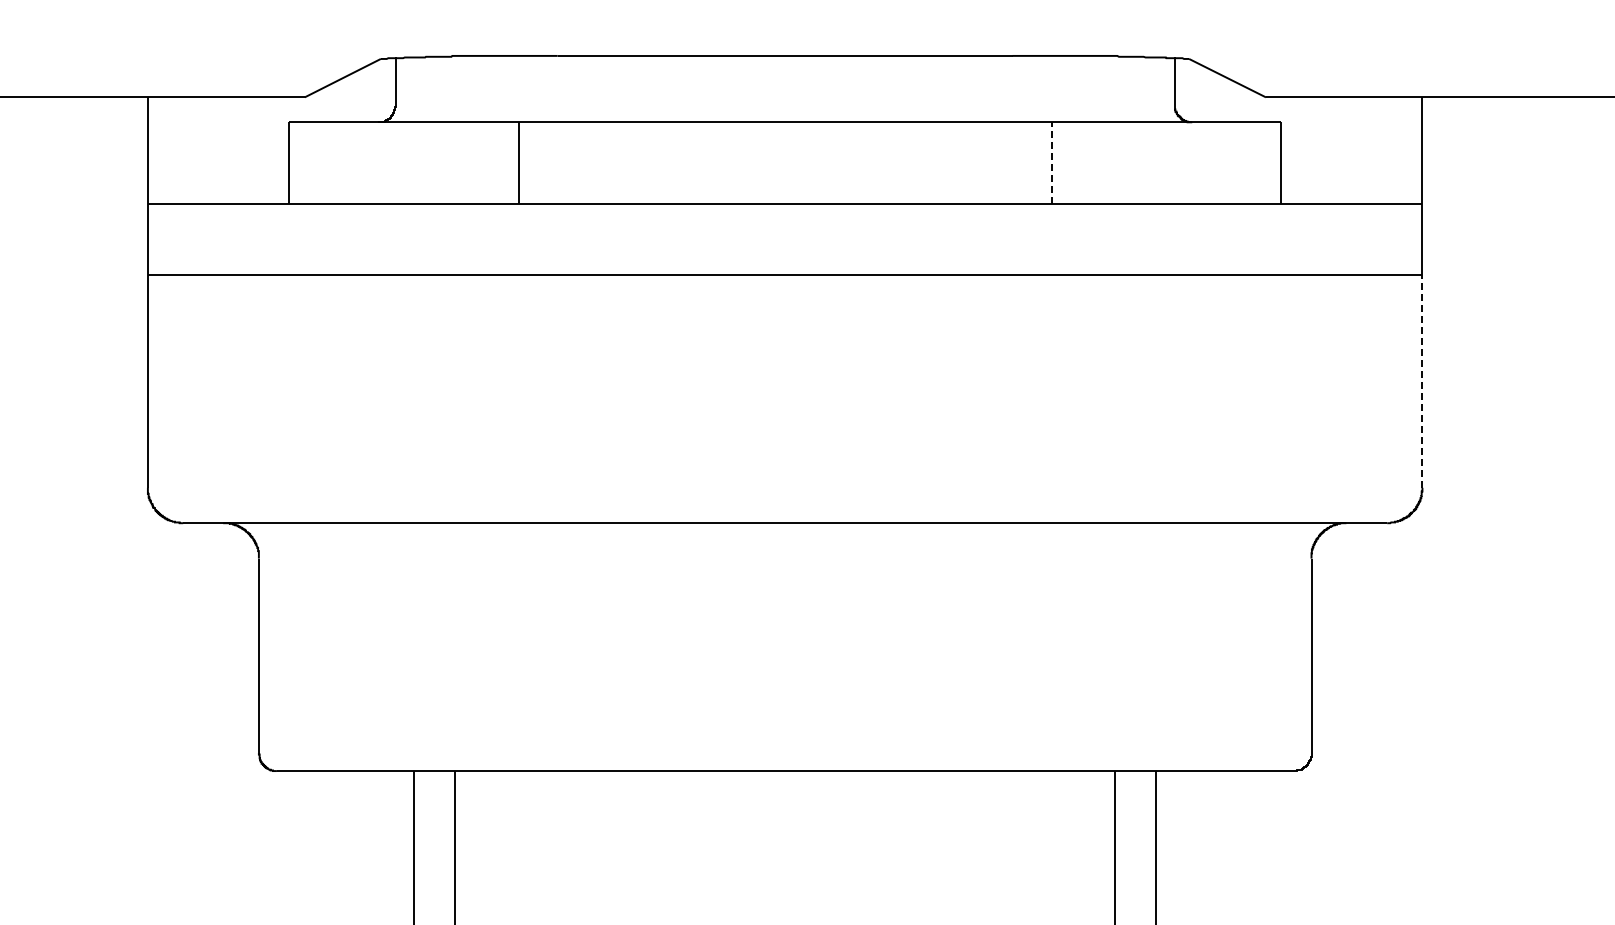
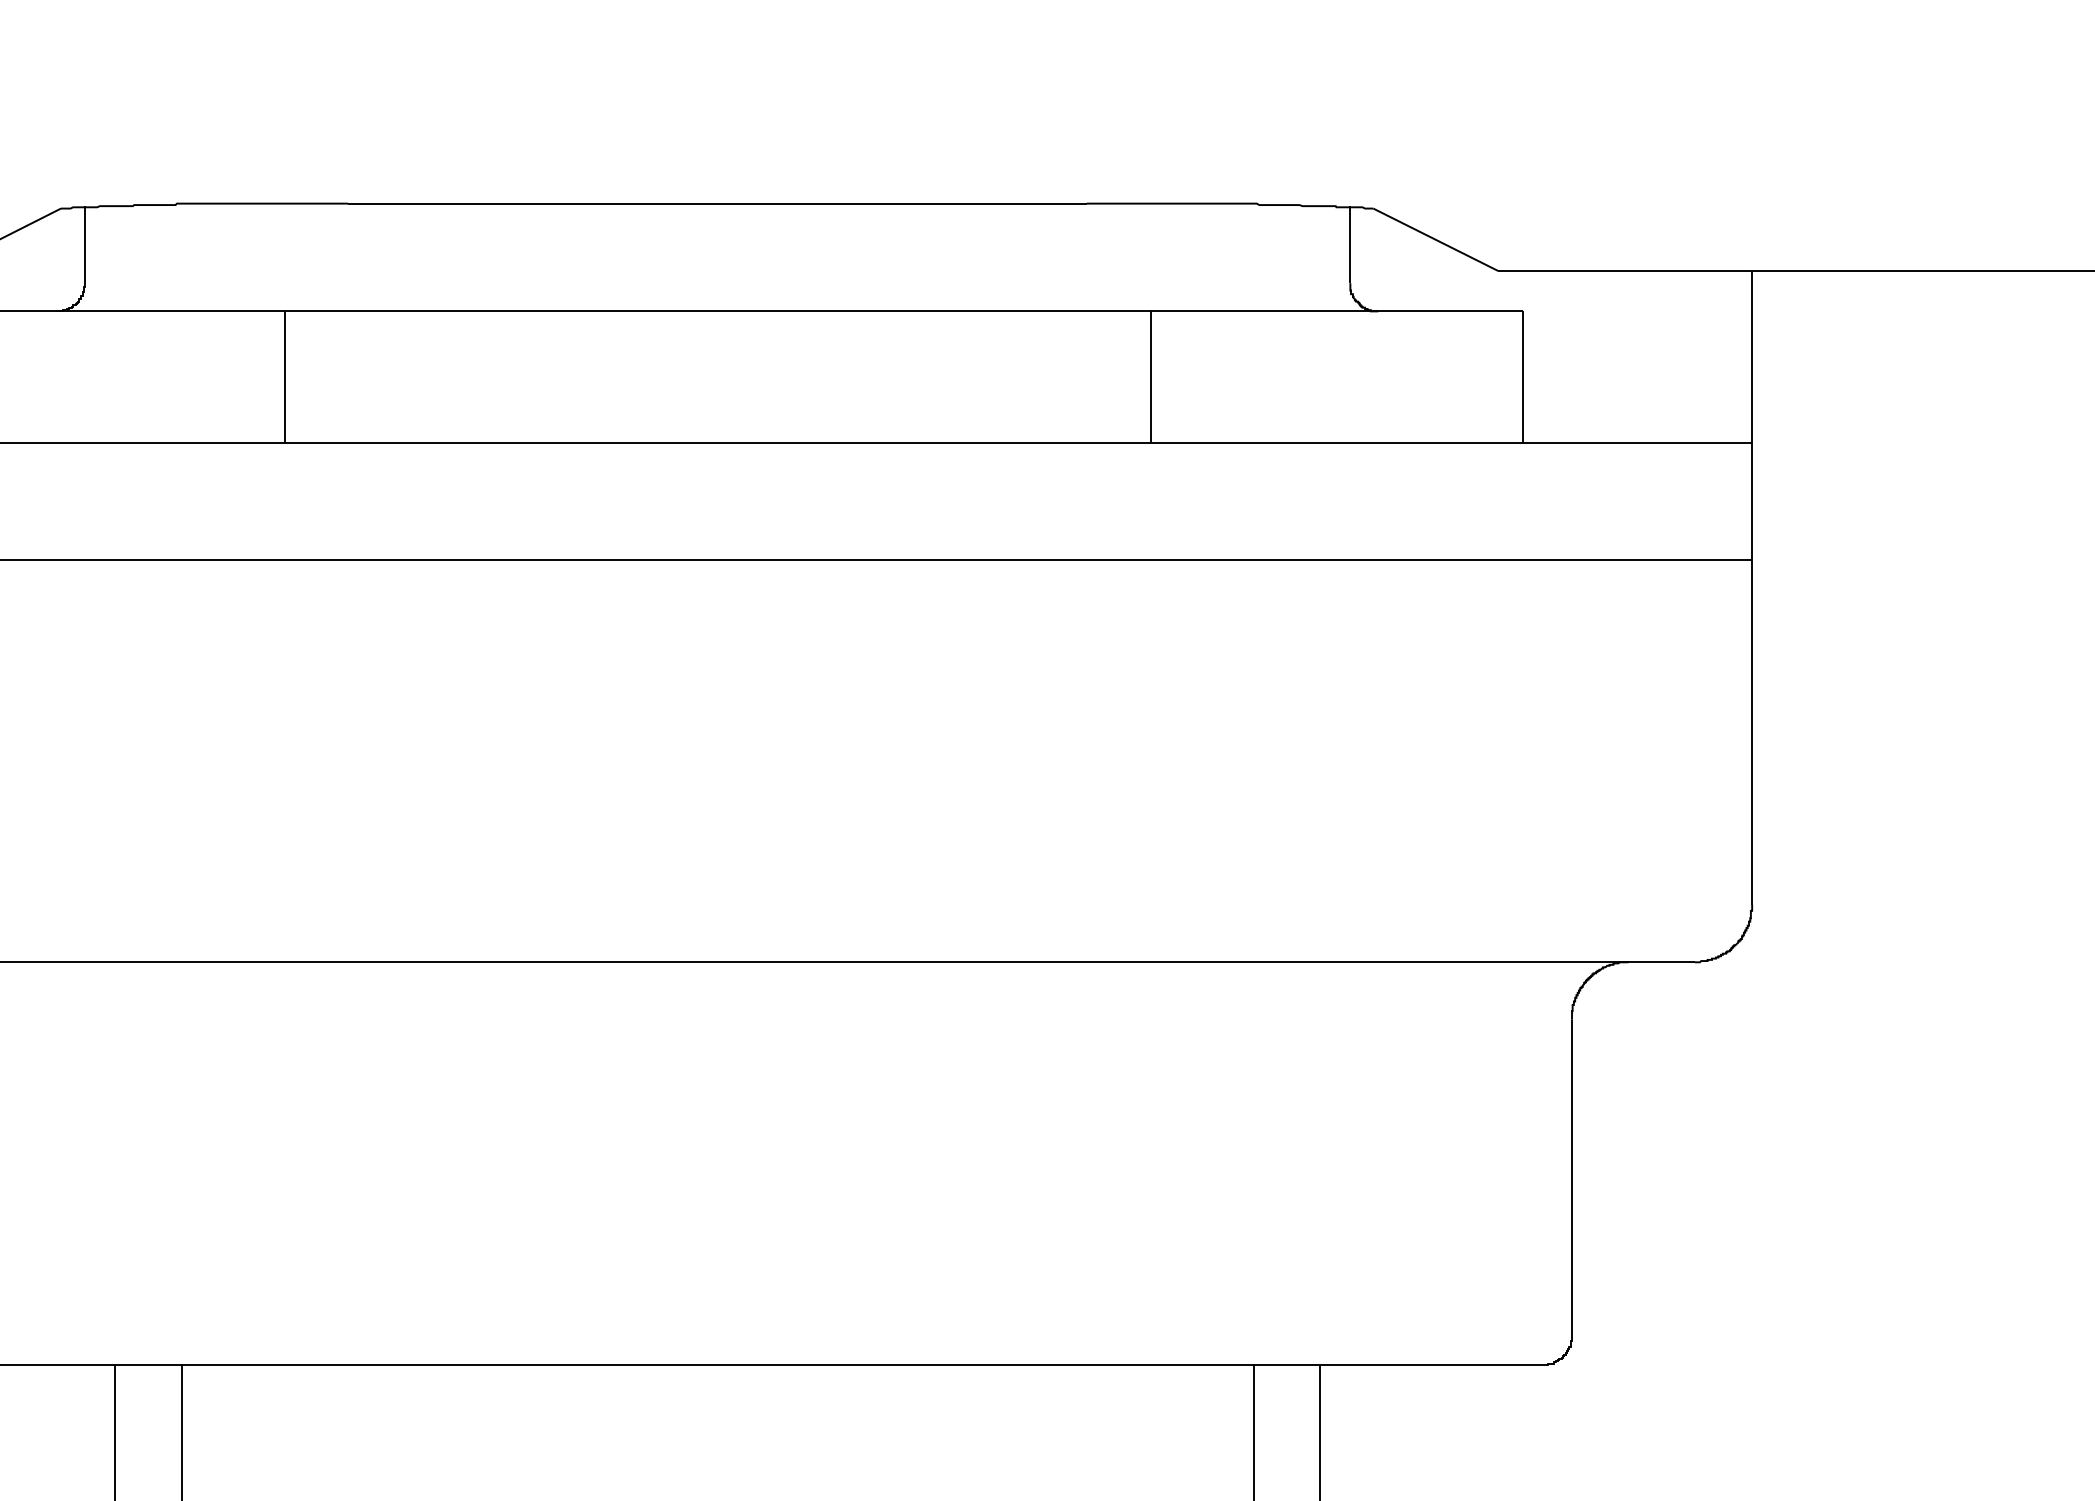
line: (1052, 162) -> (1151, 376), dashed -> solid
line: (1422, 381) -> (1752, 732), dashed -> solid

